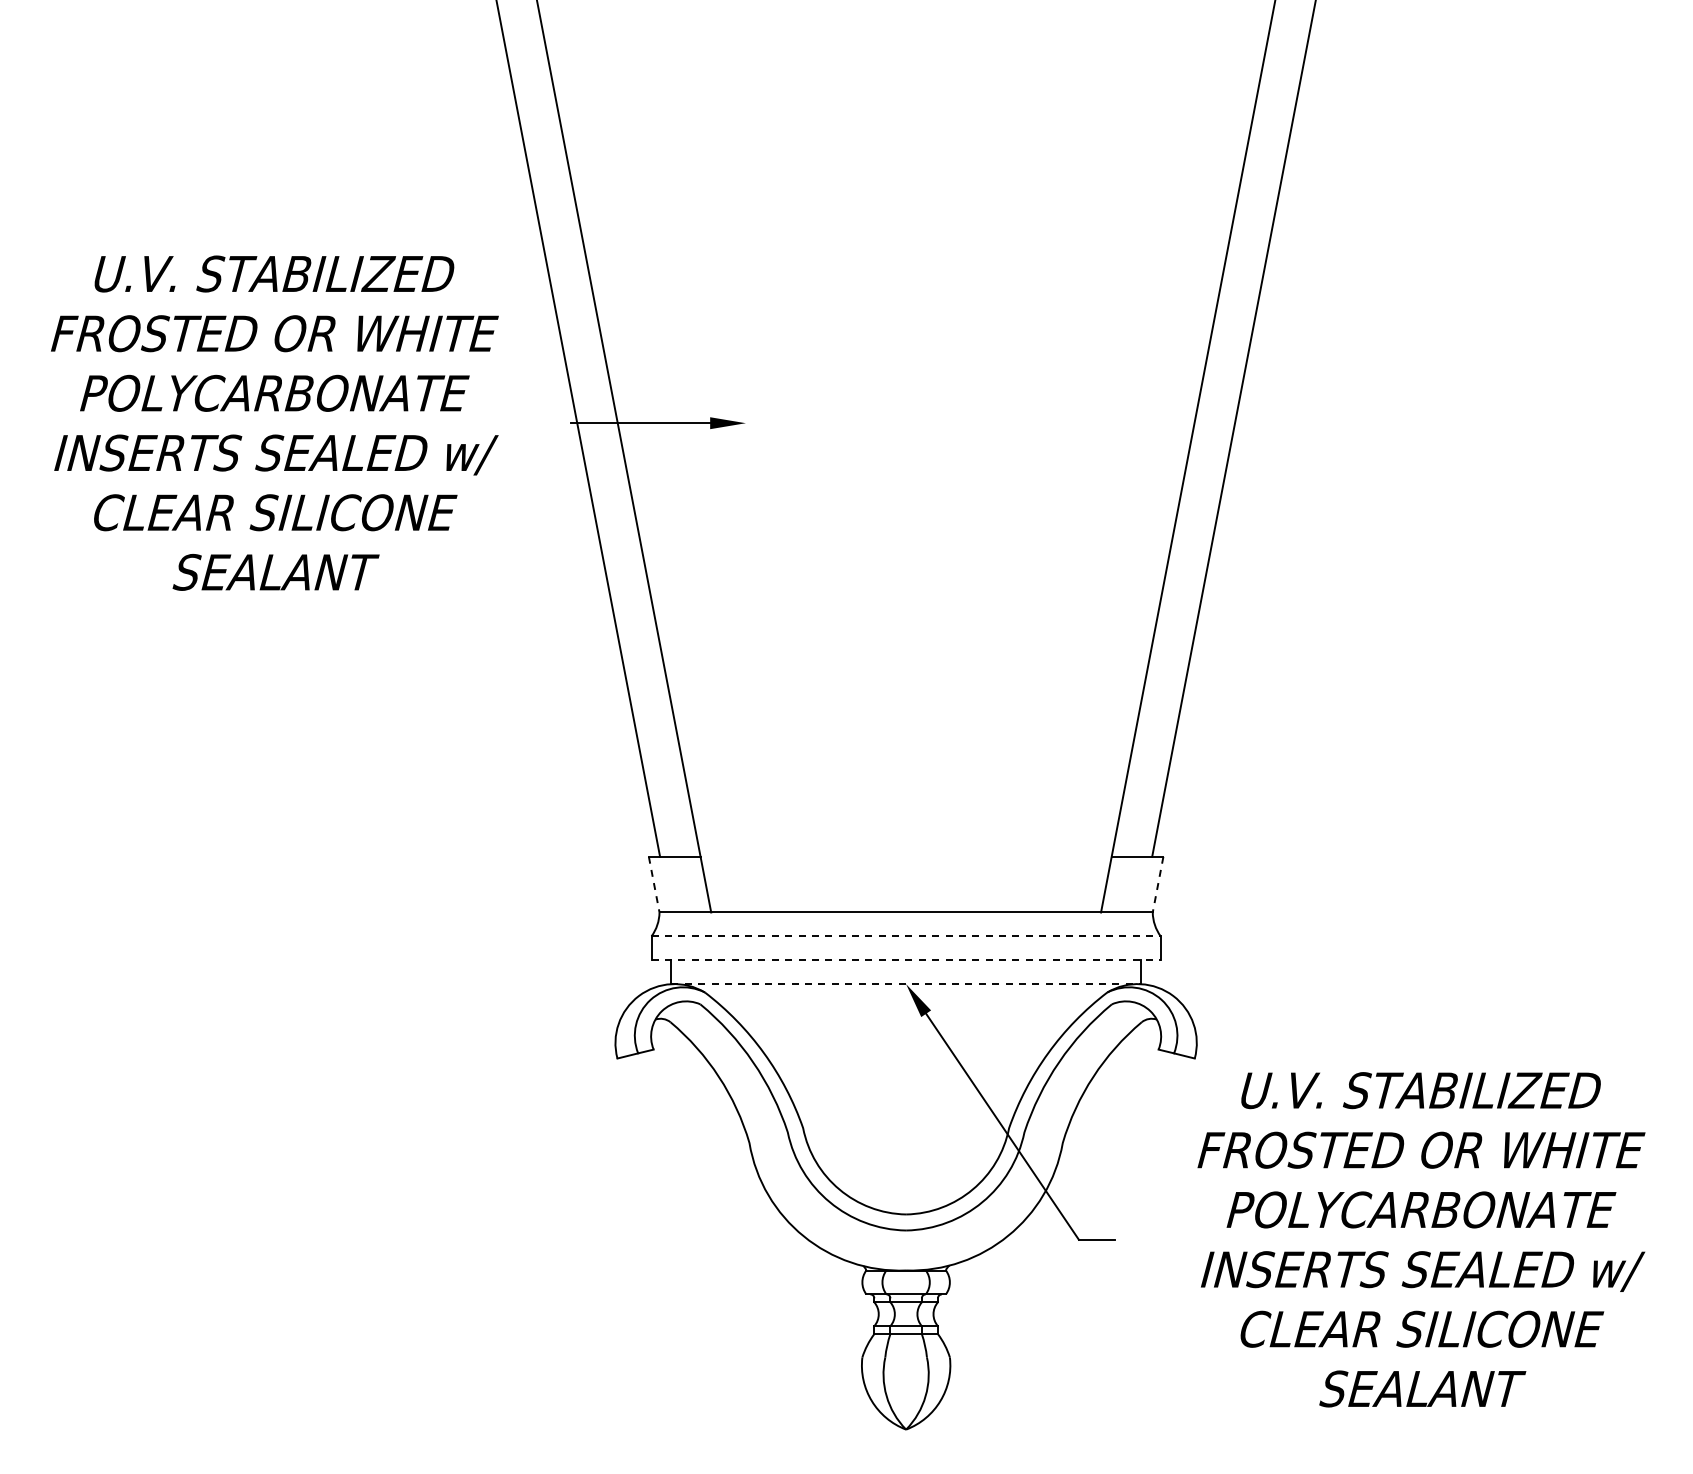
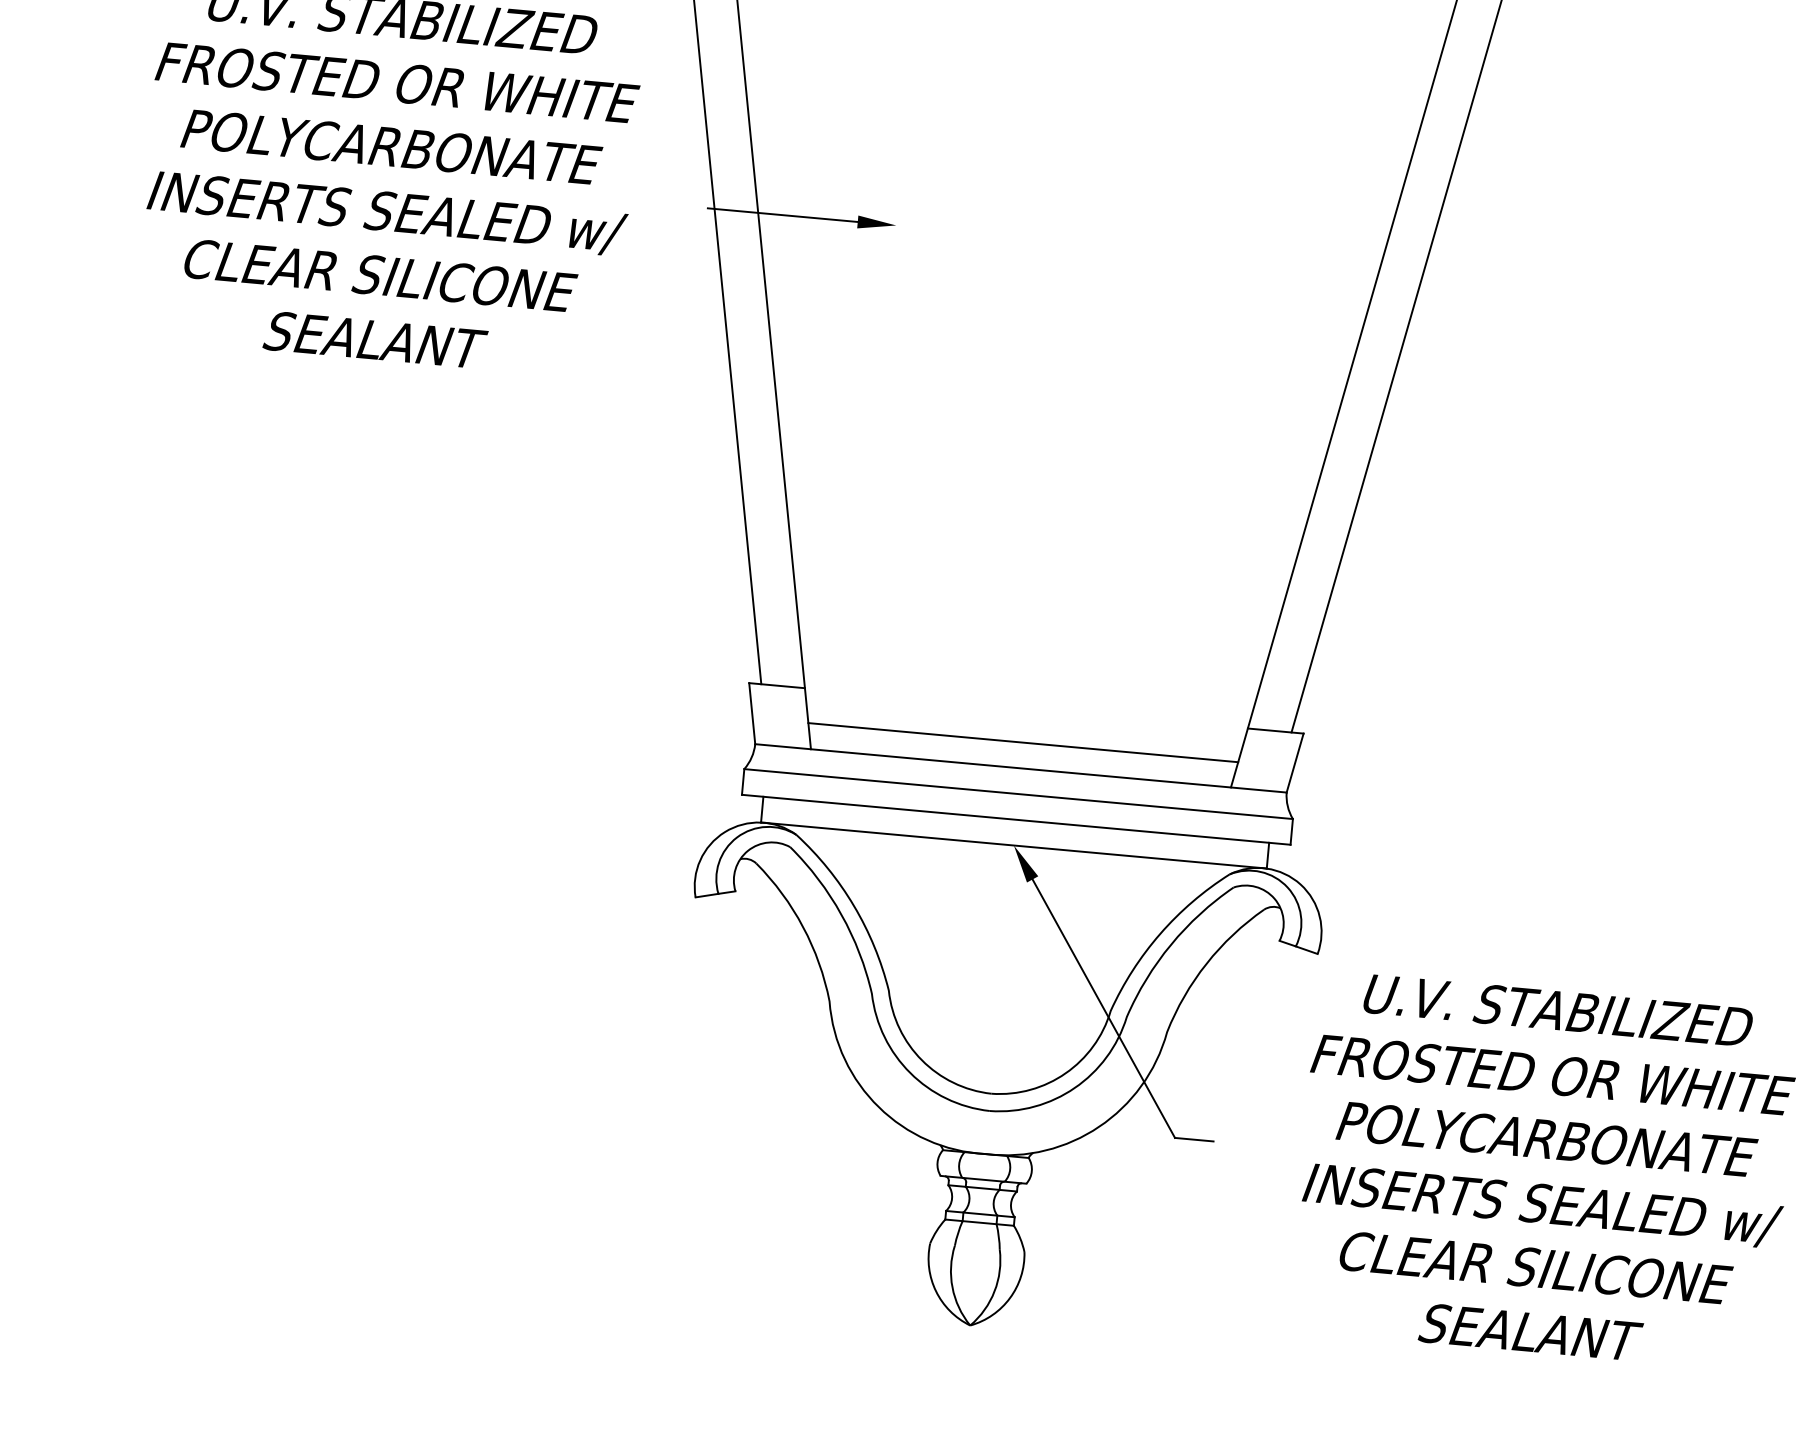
line: (654, 885) -> (752, 714), dashed -> solid
line: (1157, 885) -> (1294, 763), dashed -> solid
line: (905, 888) -> (1022, 742), added
line: (906, 936) -> (1018, 794), dashed -> solid
line: (906, 960) -> (1016, 820), dashed -> solid
line: (906, 984) -> (1014, 845), dashed -> solid

